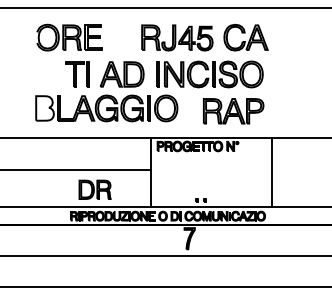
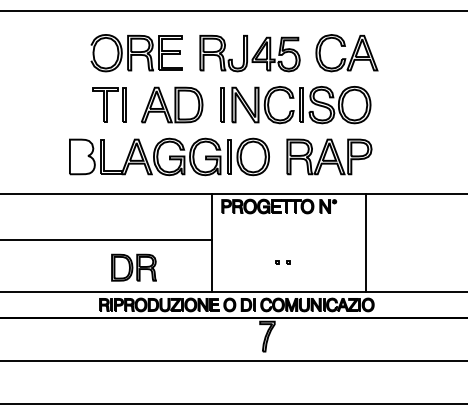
part: (69, 37) -> (136, 53), moved
part: (106, 108) -> (169, 156), moved
line: (272, 171) -> (365, 242), moved
part: (200, 200) -> (282, 262), moved

